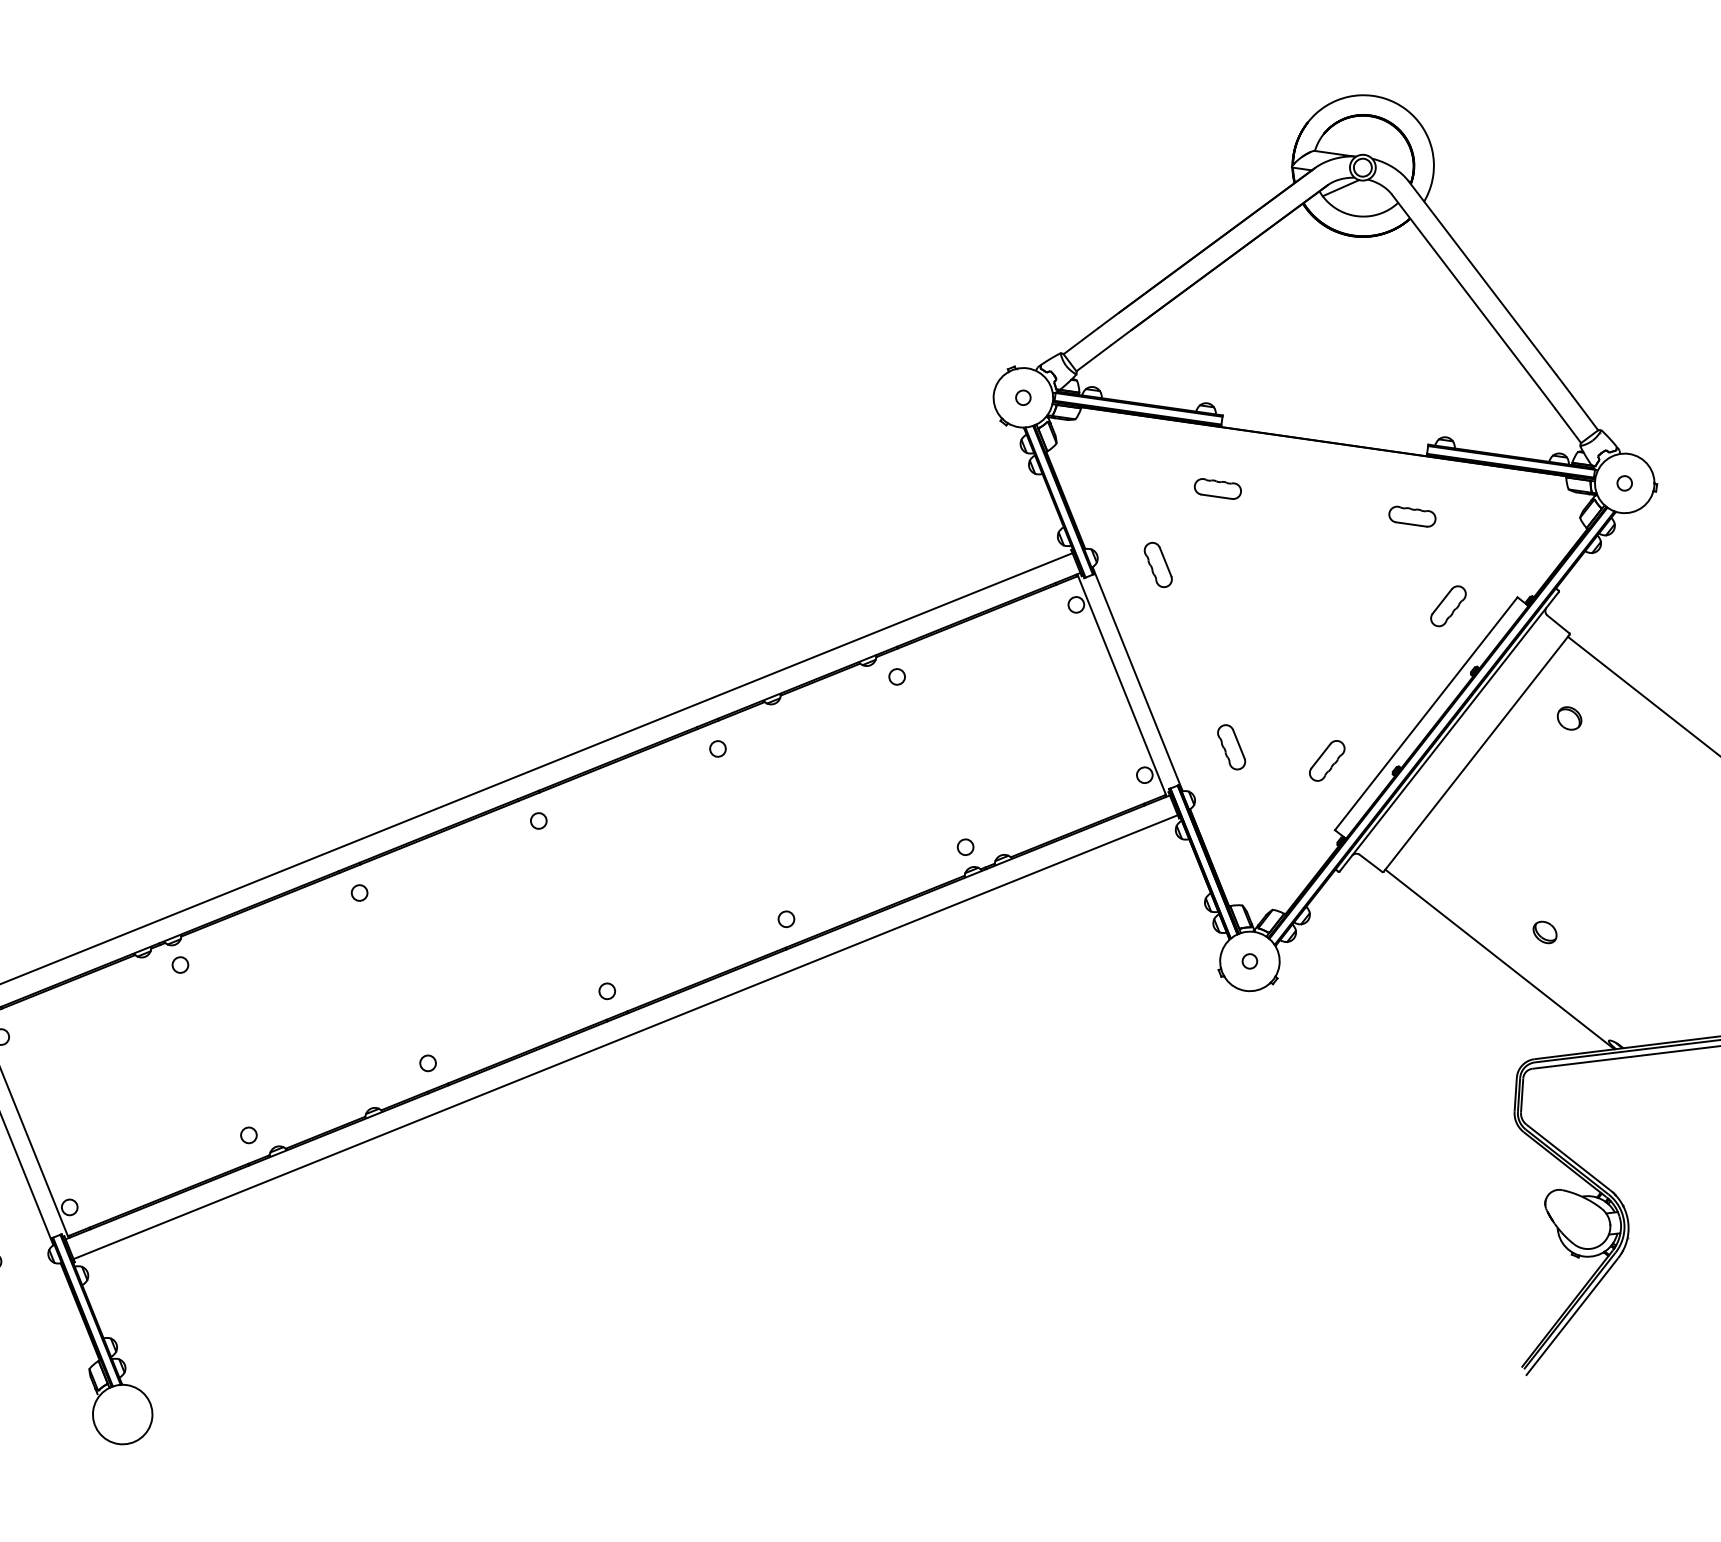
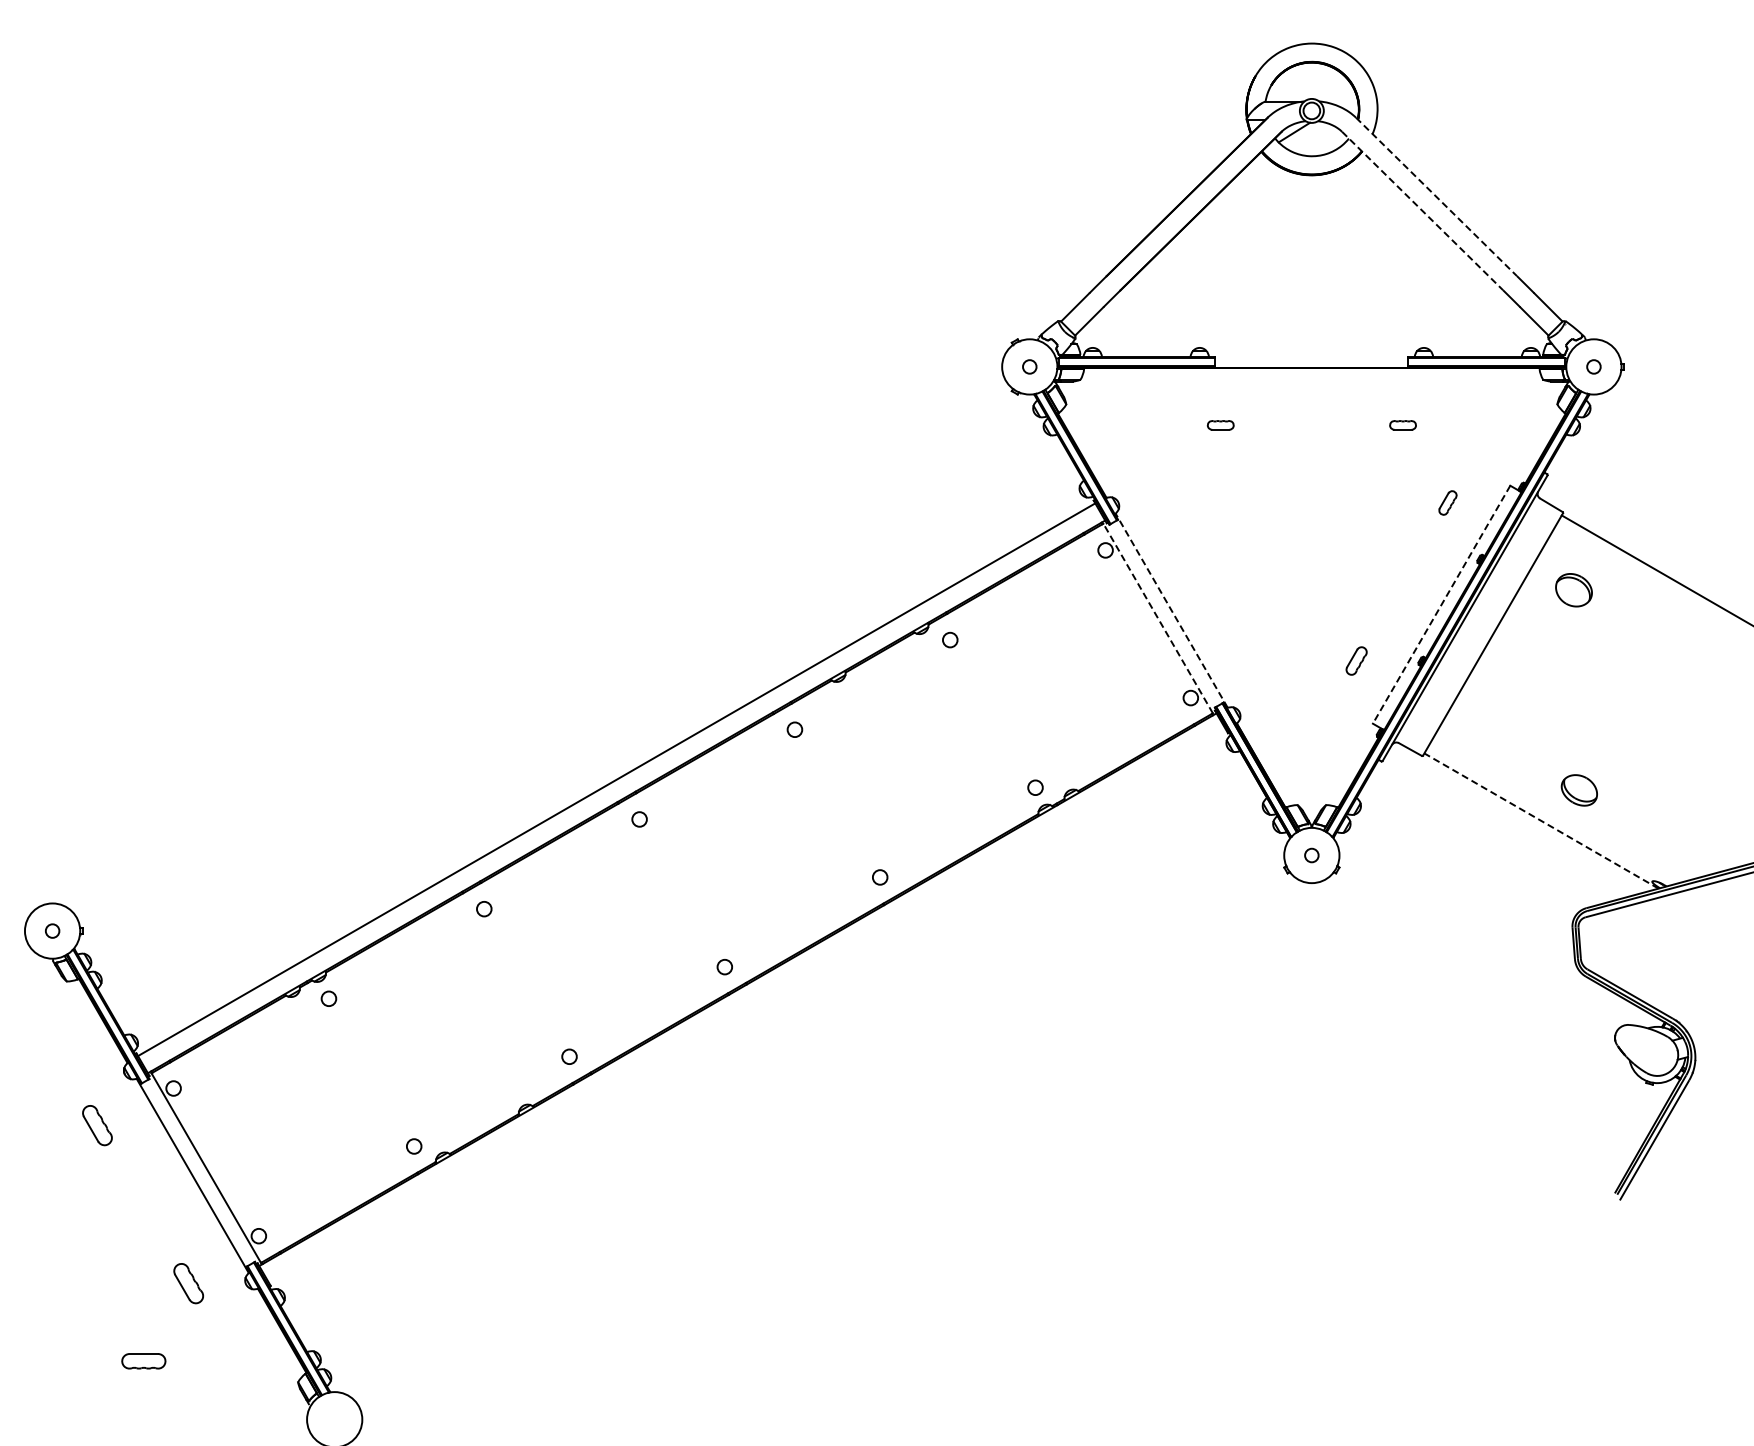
line: (1482, 277) -> (1436, 196), solid -> dashed
line: (1465, 291) -> (1422, 211), solid -> dashed
part: (1217, 489) -> (1220, 425), size x0.6
part: (1411, 516) -> (1402, 425), size x0.6
part: (1158, 564) -> (1175, 502), removed
part: (1448, 605) -> (1447, 502), size x0.6
line: (1137, 678) -> (1171, 610), solid -> dashed
line: (1121, 685) -> (1157, 618), solid -> dashed
line: (1426, 714) -> (1441, 605), solid -> dashed
part: (1569, 718) -> (1573, 590), size x1.6
part: (1231, 746) -> (1266, 660), removed
part: (1327, 760) -> (1356, 660), size x0.7
part: (1545, 931) -> (1579, 789), size x1.6
line: (1500, 958) -> (1541, 820), solid -> dashed
line: (625, 1036) -> (747, 1006), removed

